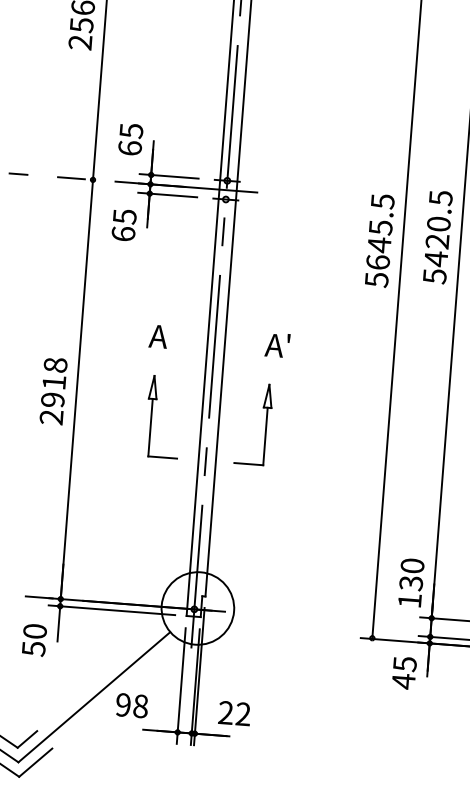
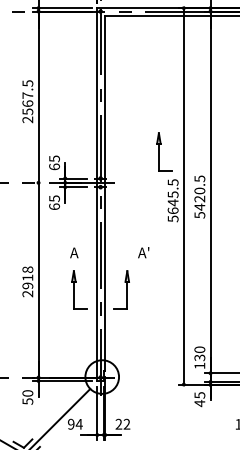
part: (369, 133) -> (164, 151), added
text: (277, 344) -> (143, 252), moved
text: (139, 704) -> (78, 423), 98 -> 94

